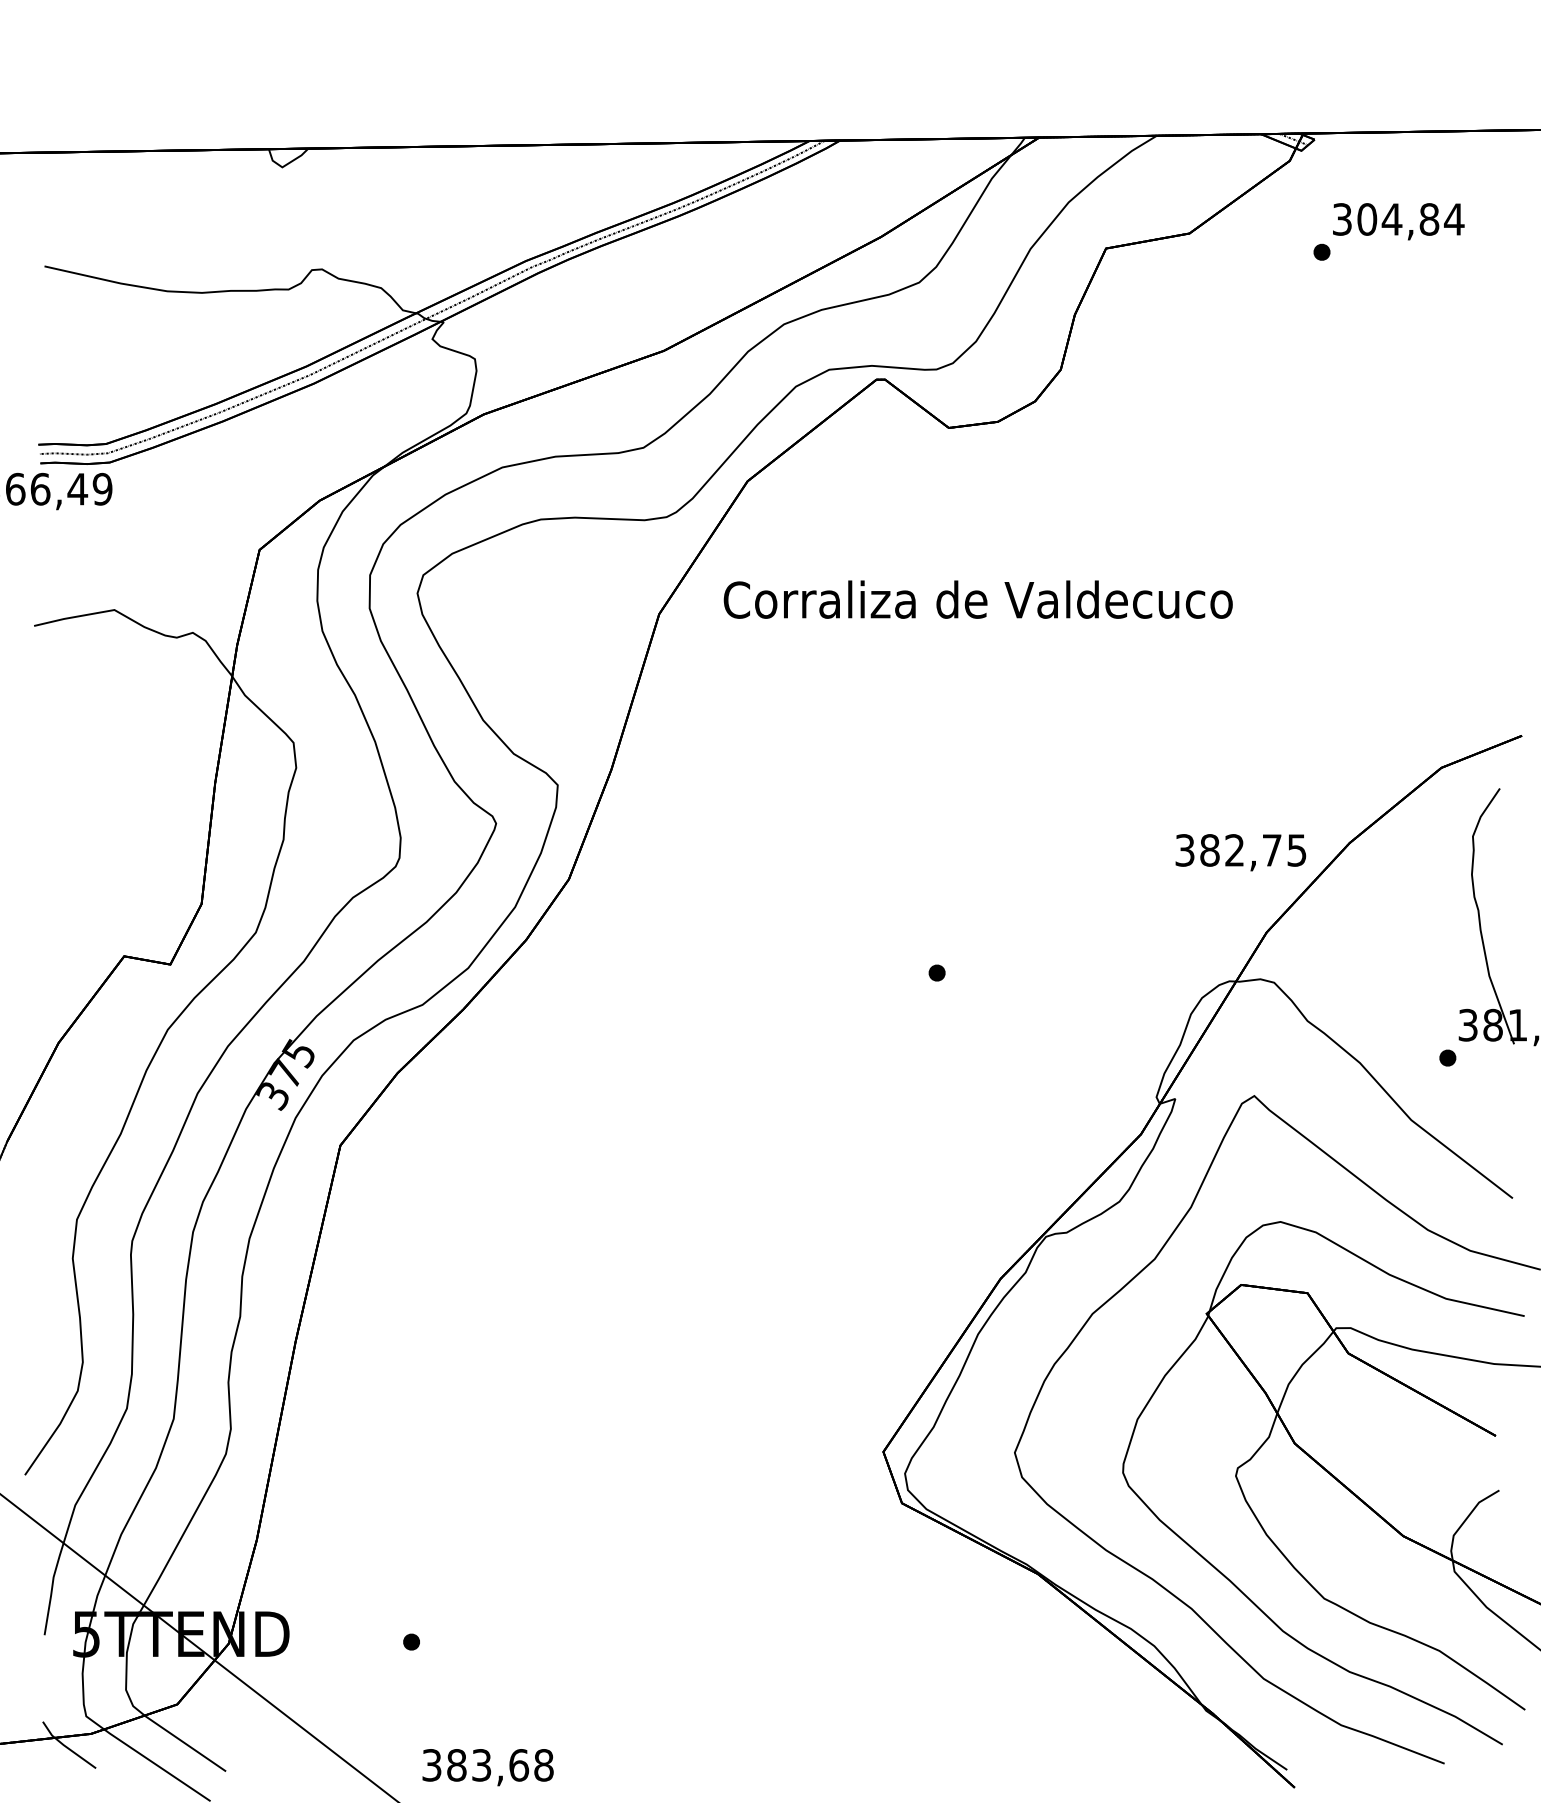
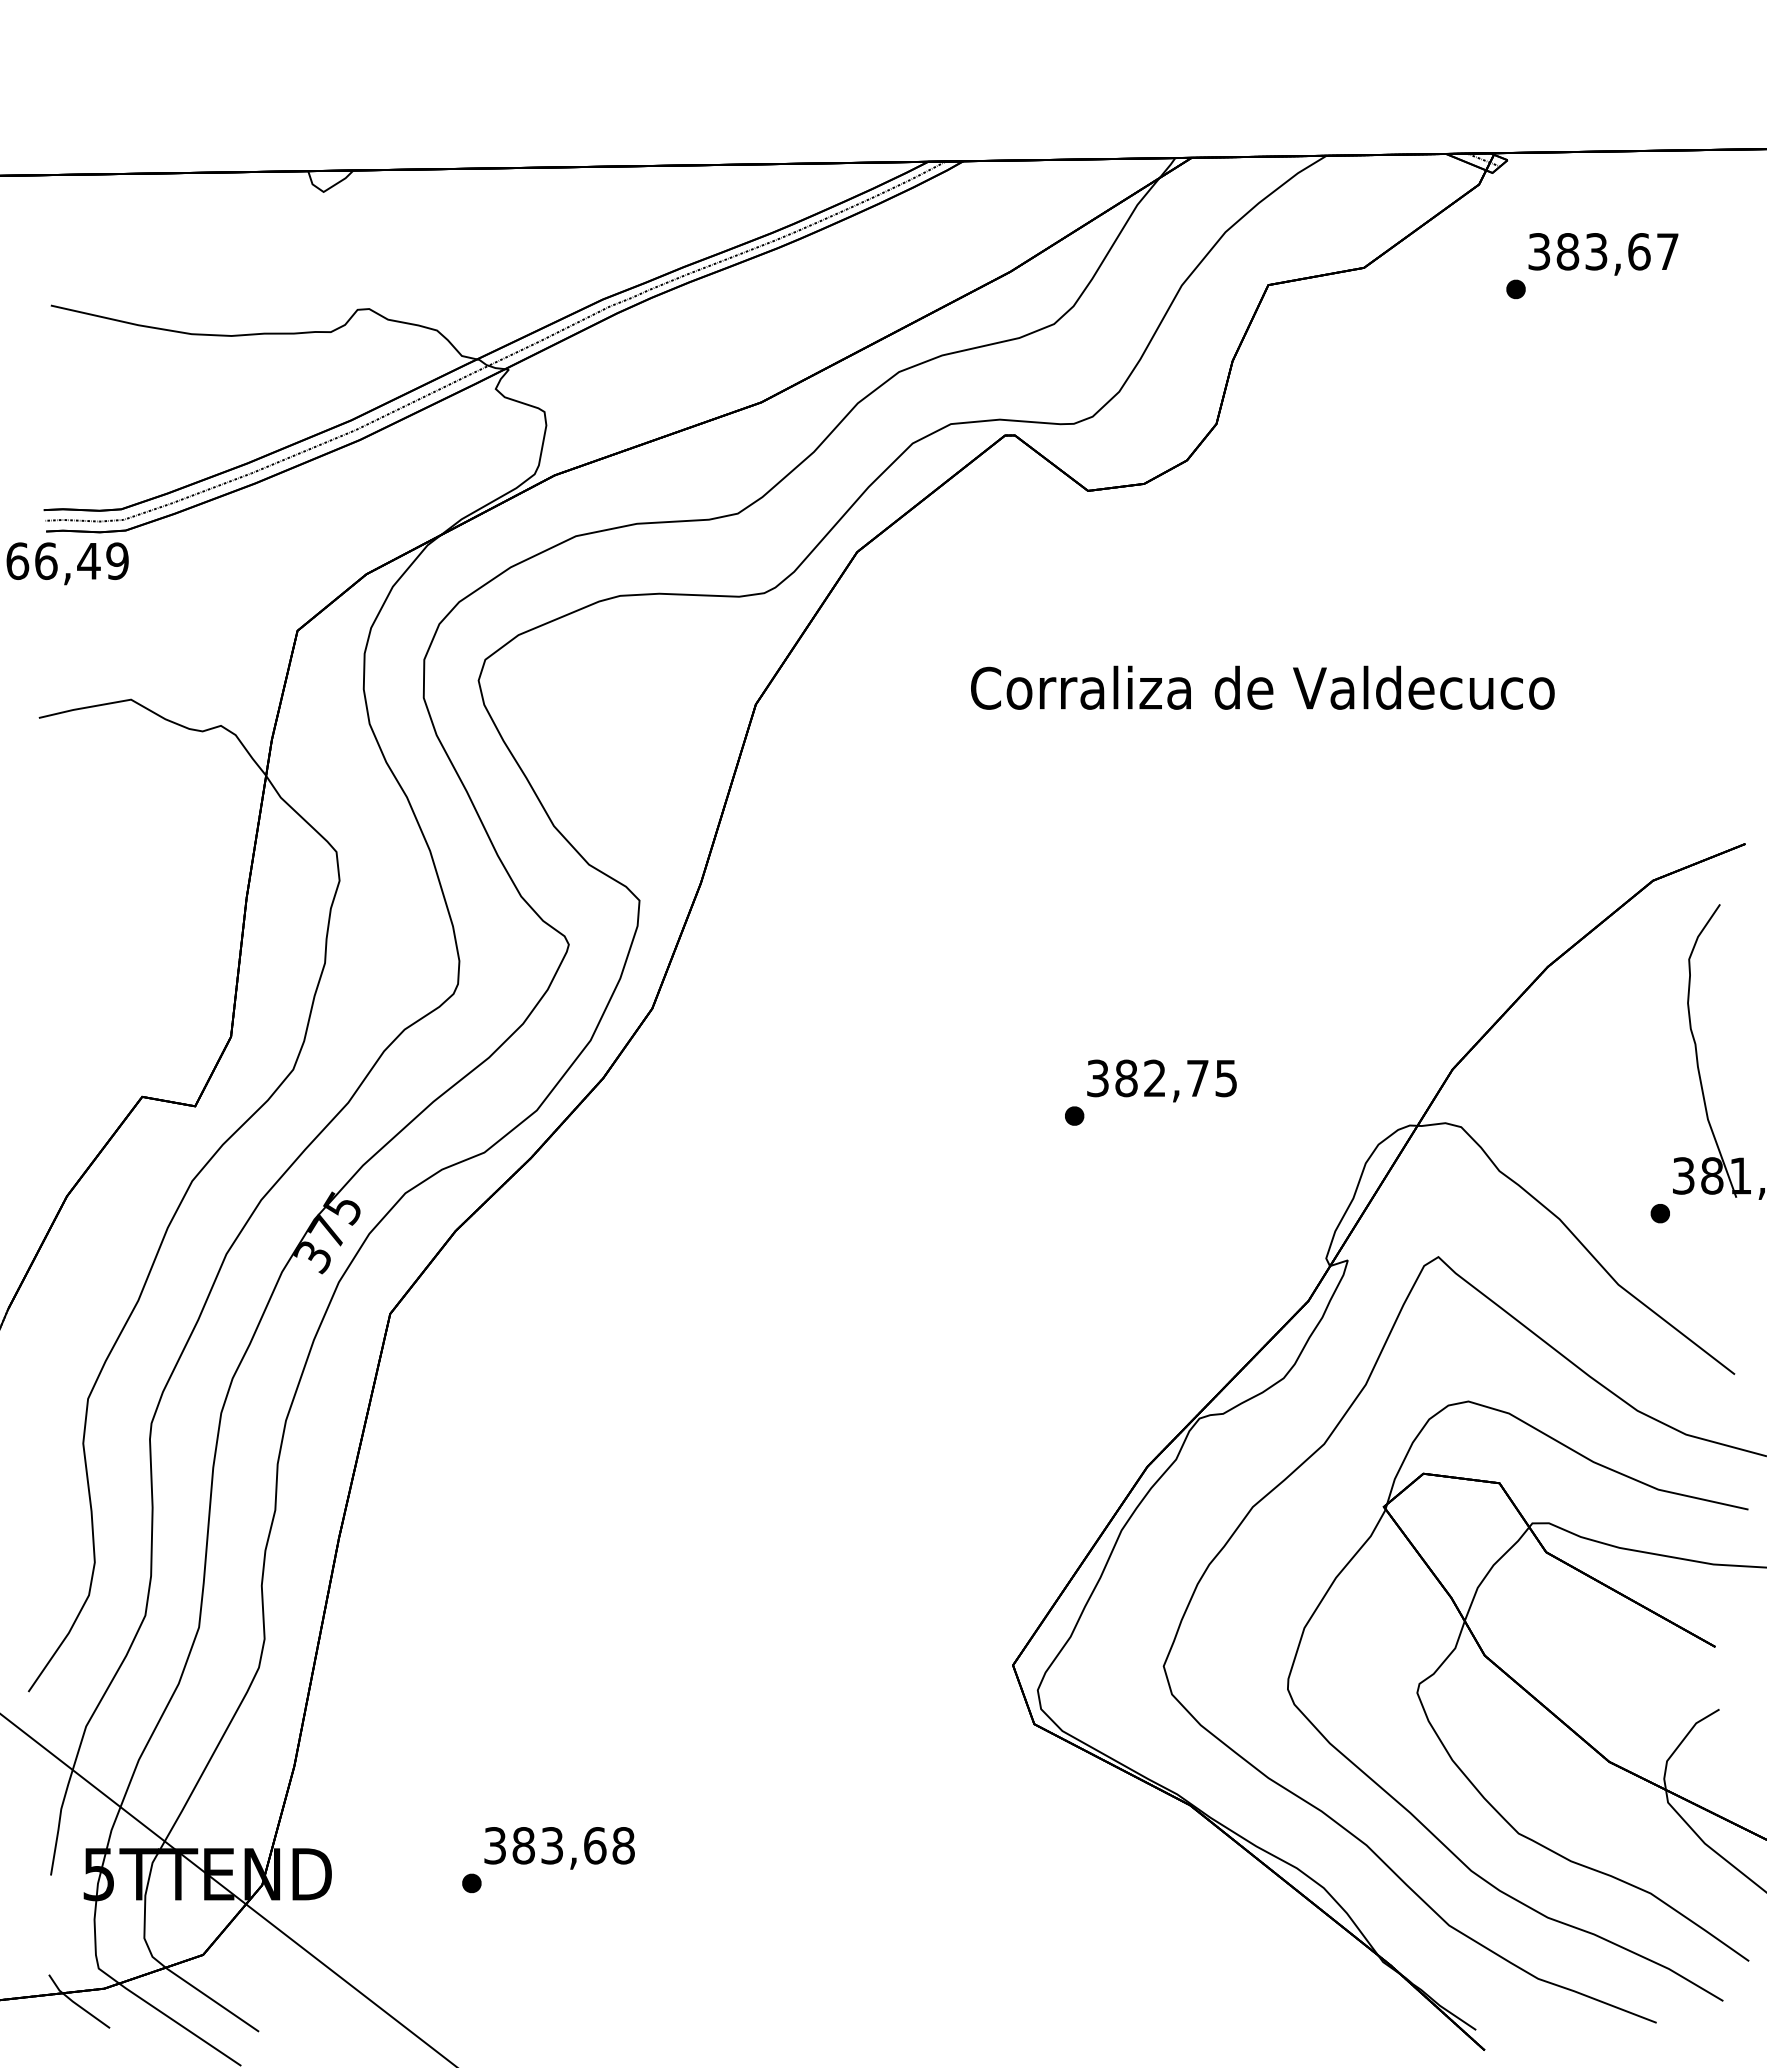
text: (1410, 219) -> (1617, 251), 304,84 -> 383,67
text: (978, 599) -> (1262, 687), moved
text: (1240, 852) -> (1161, 1080), moved
text: (488, 1767) -> (559, 1848), moved

